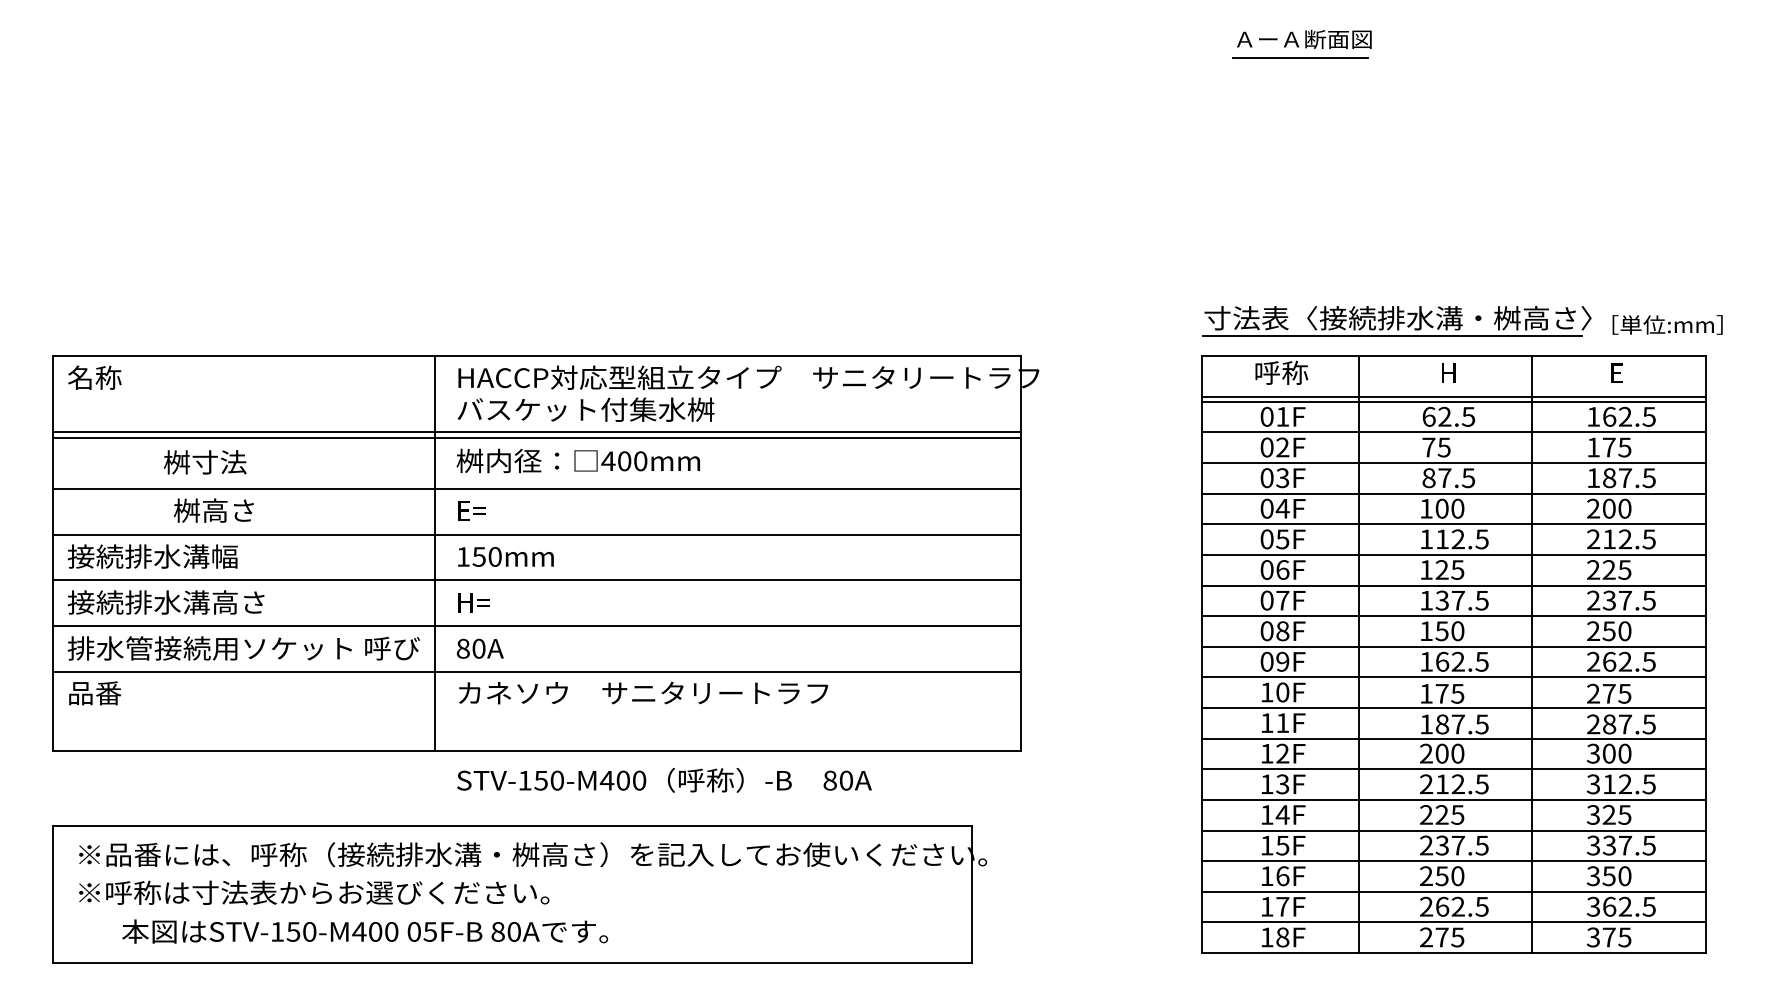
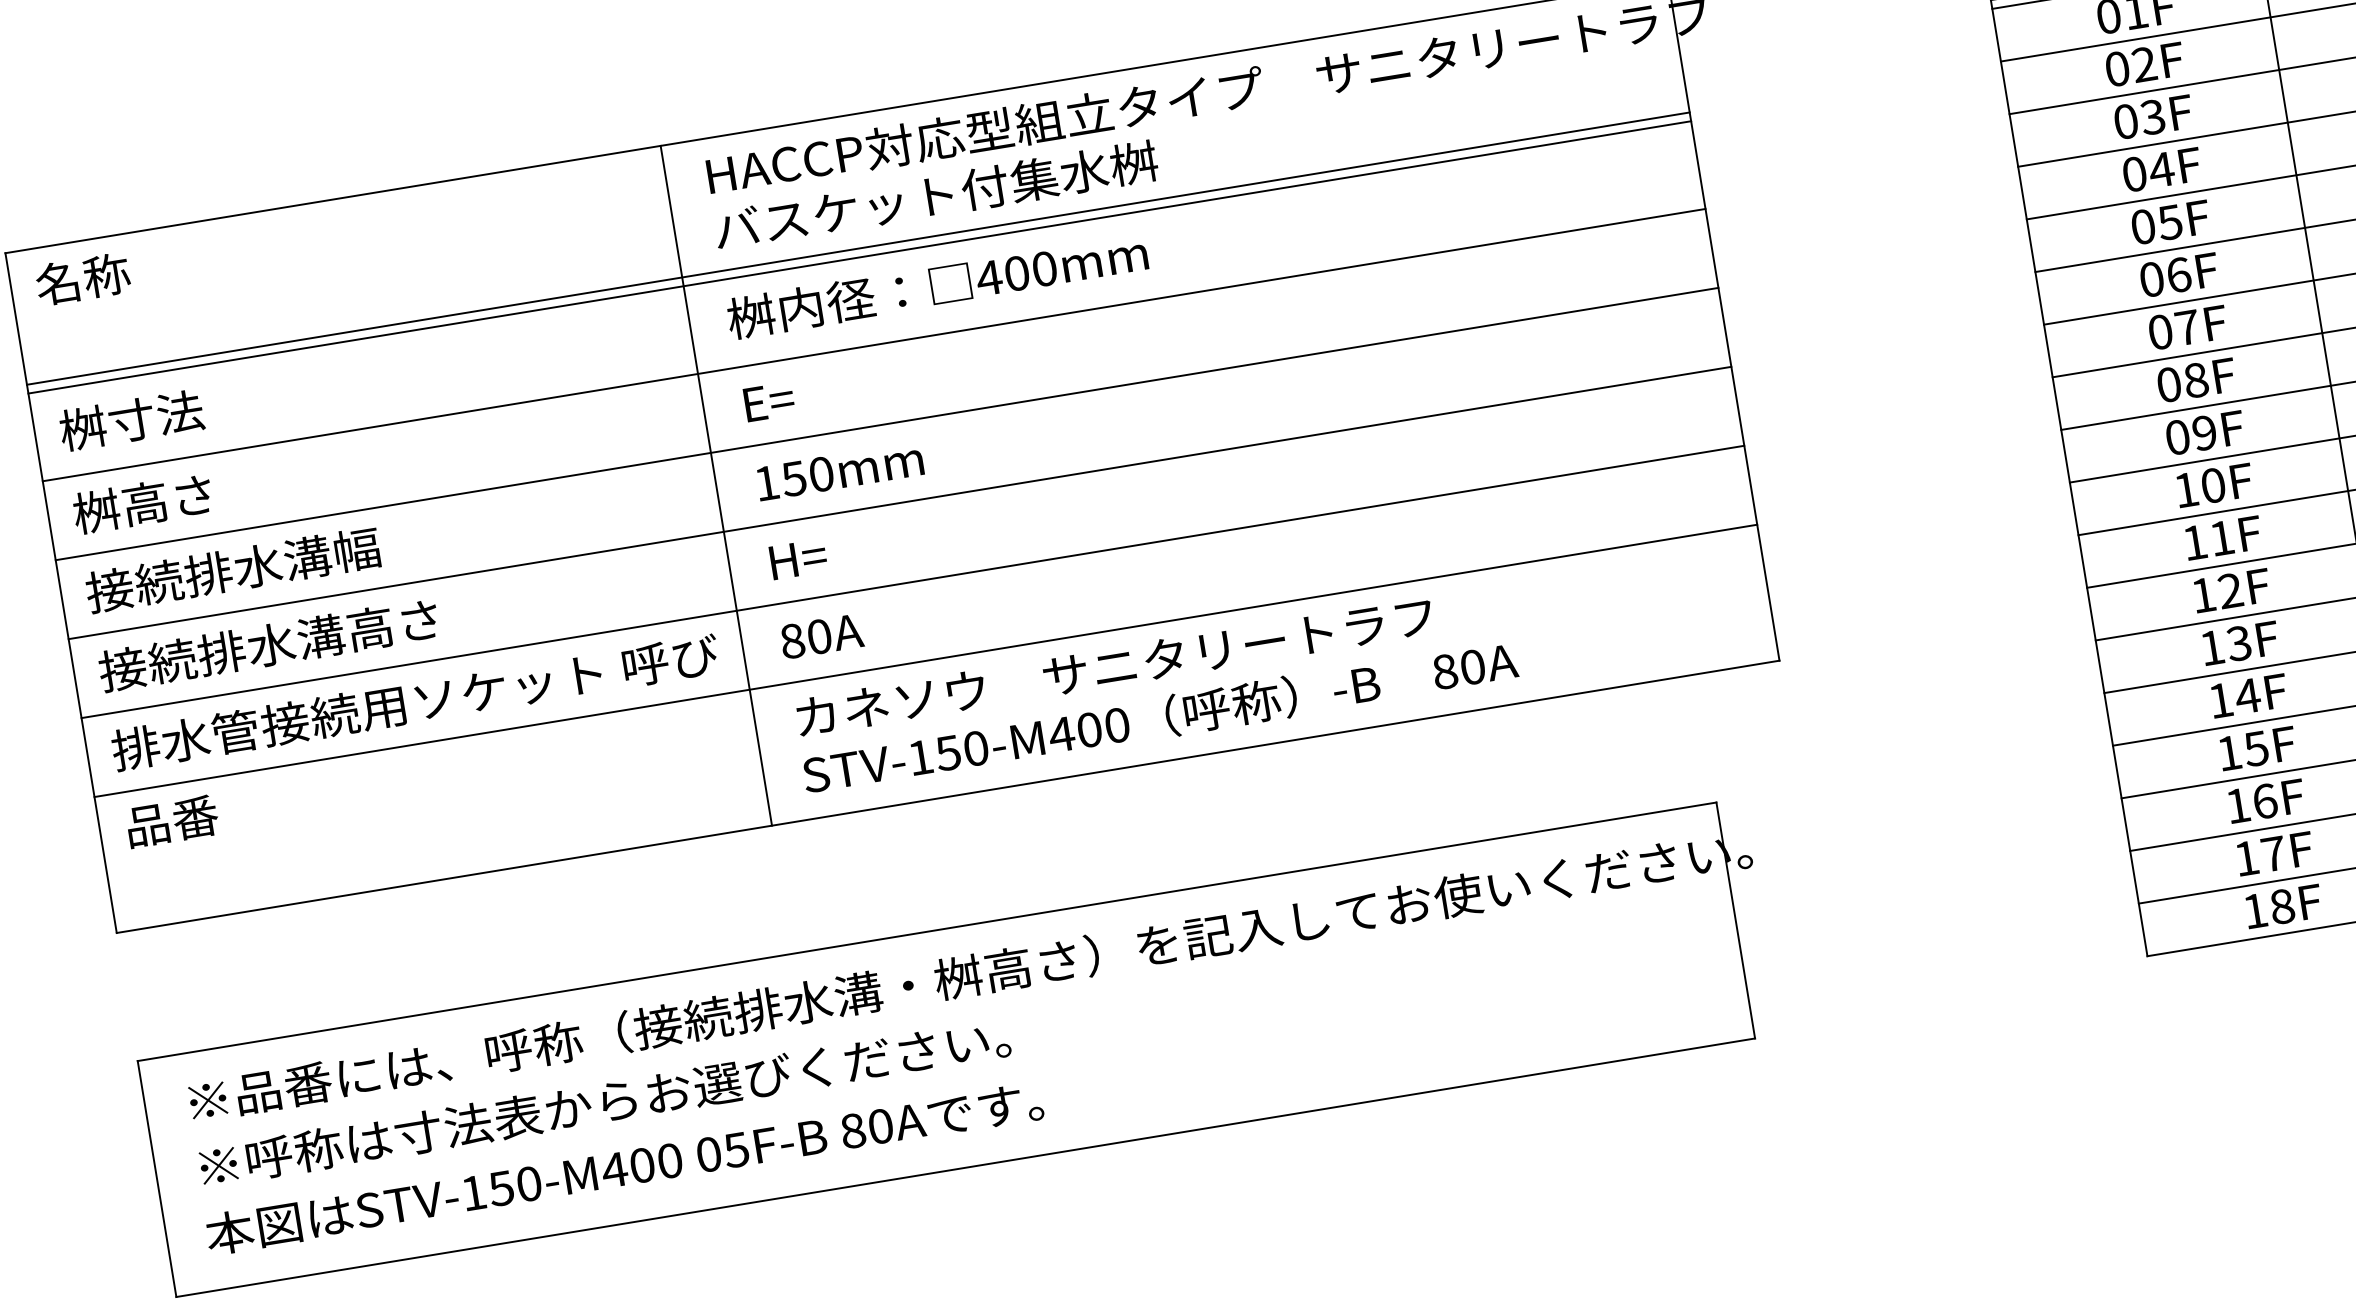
text: (205, 462) -> (132, 420), moved
text: (213, 510) -> (142, 503), moved
text: (664, 780) -> (1160, 718), moved
text: (365, 931) -> (625, 1167), moved

